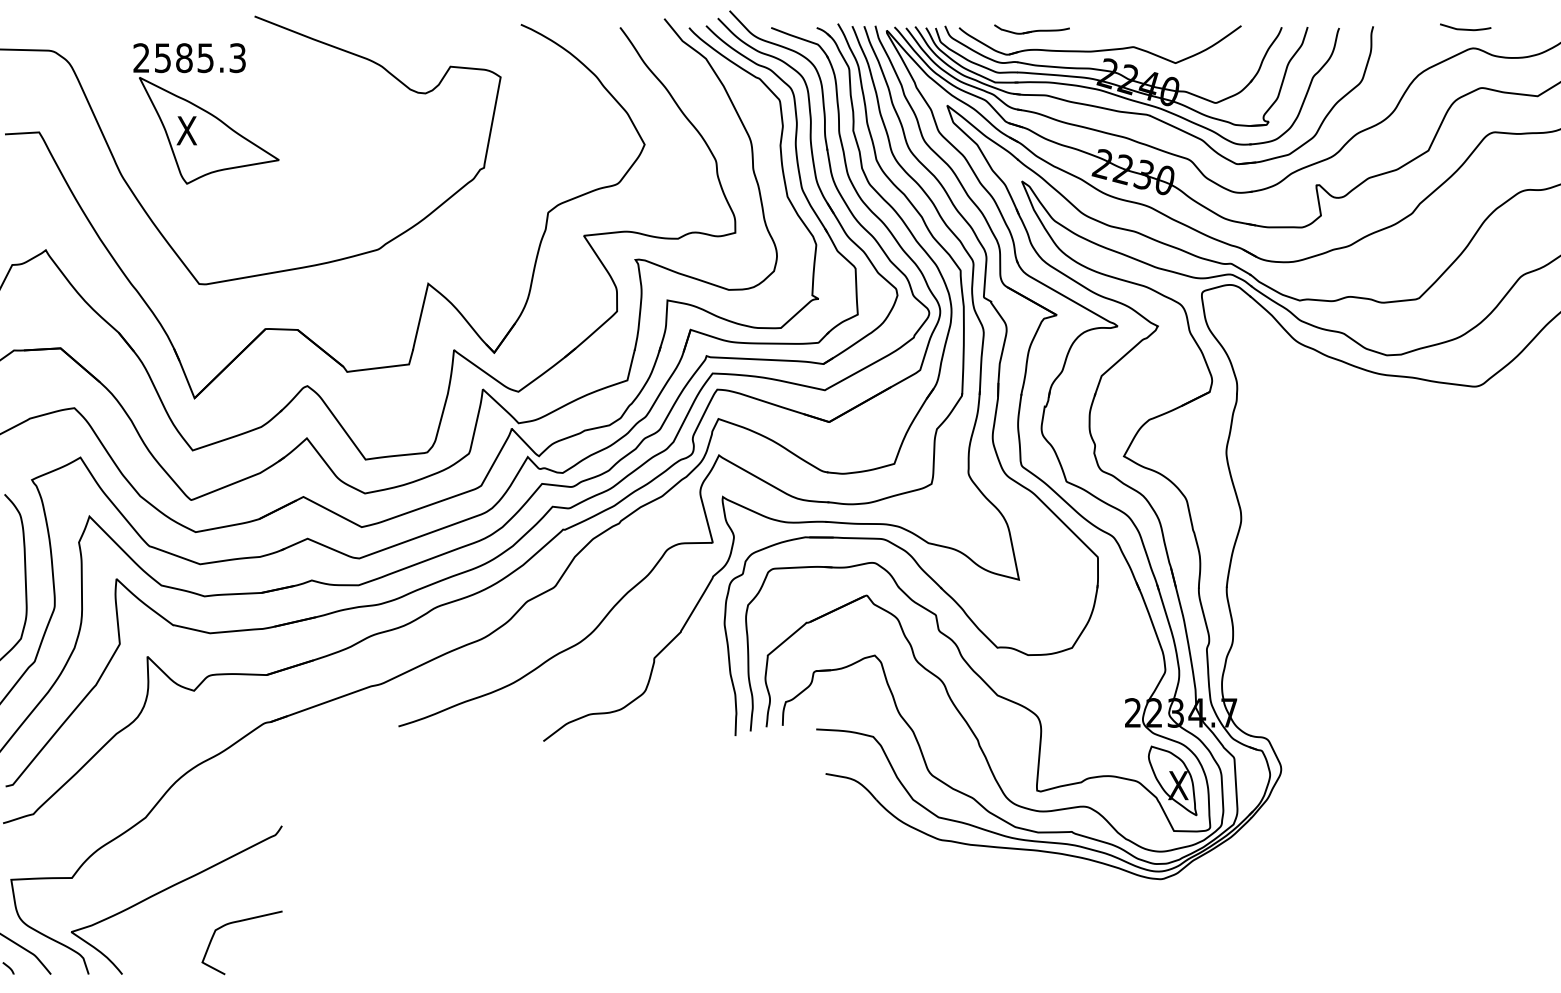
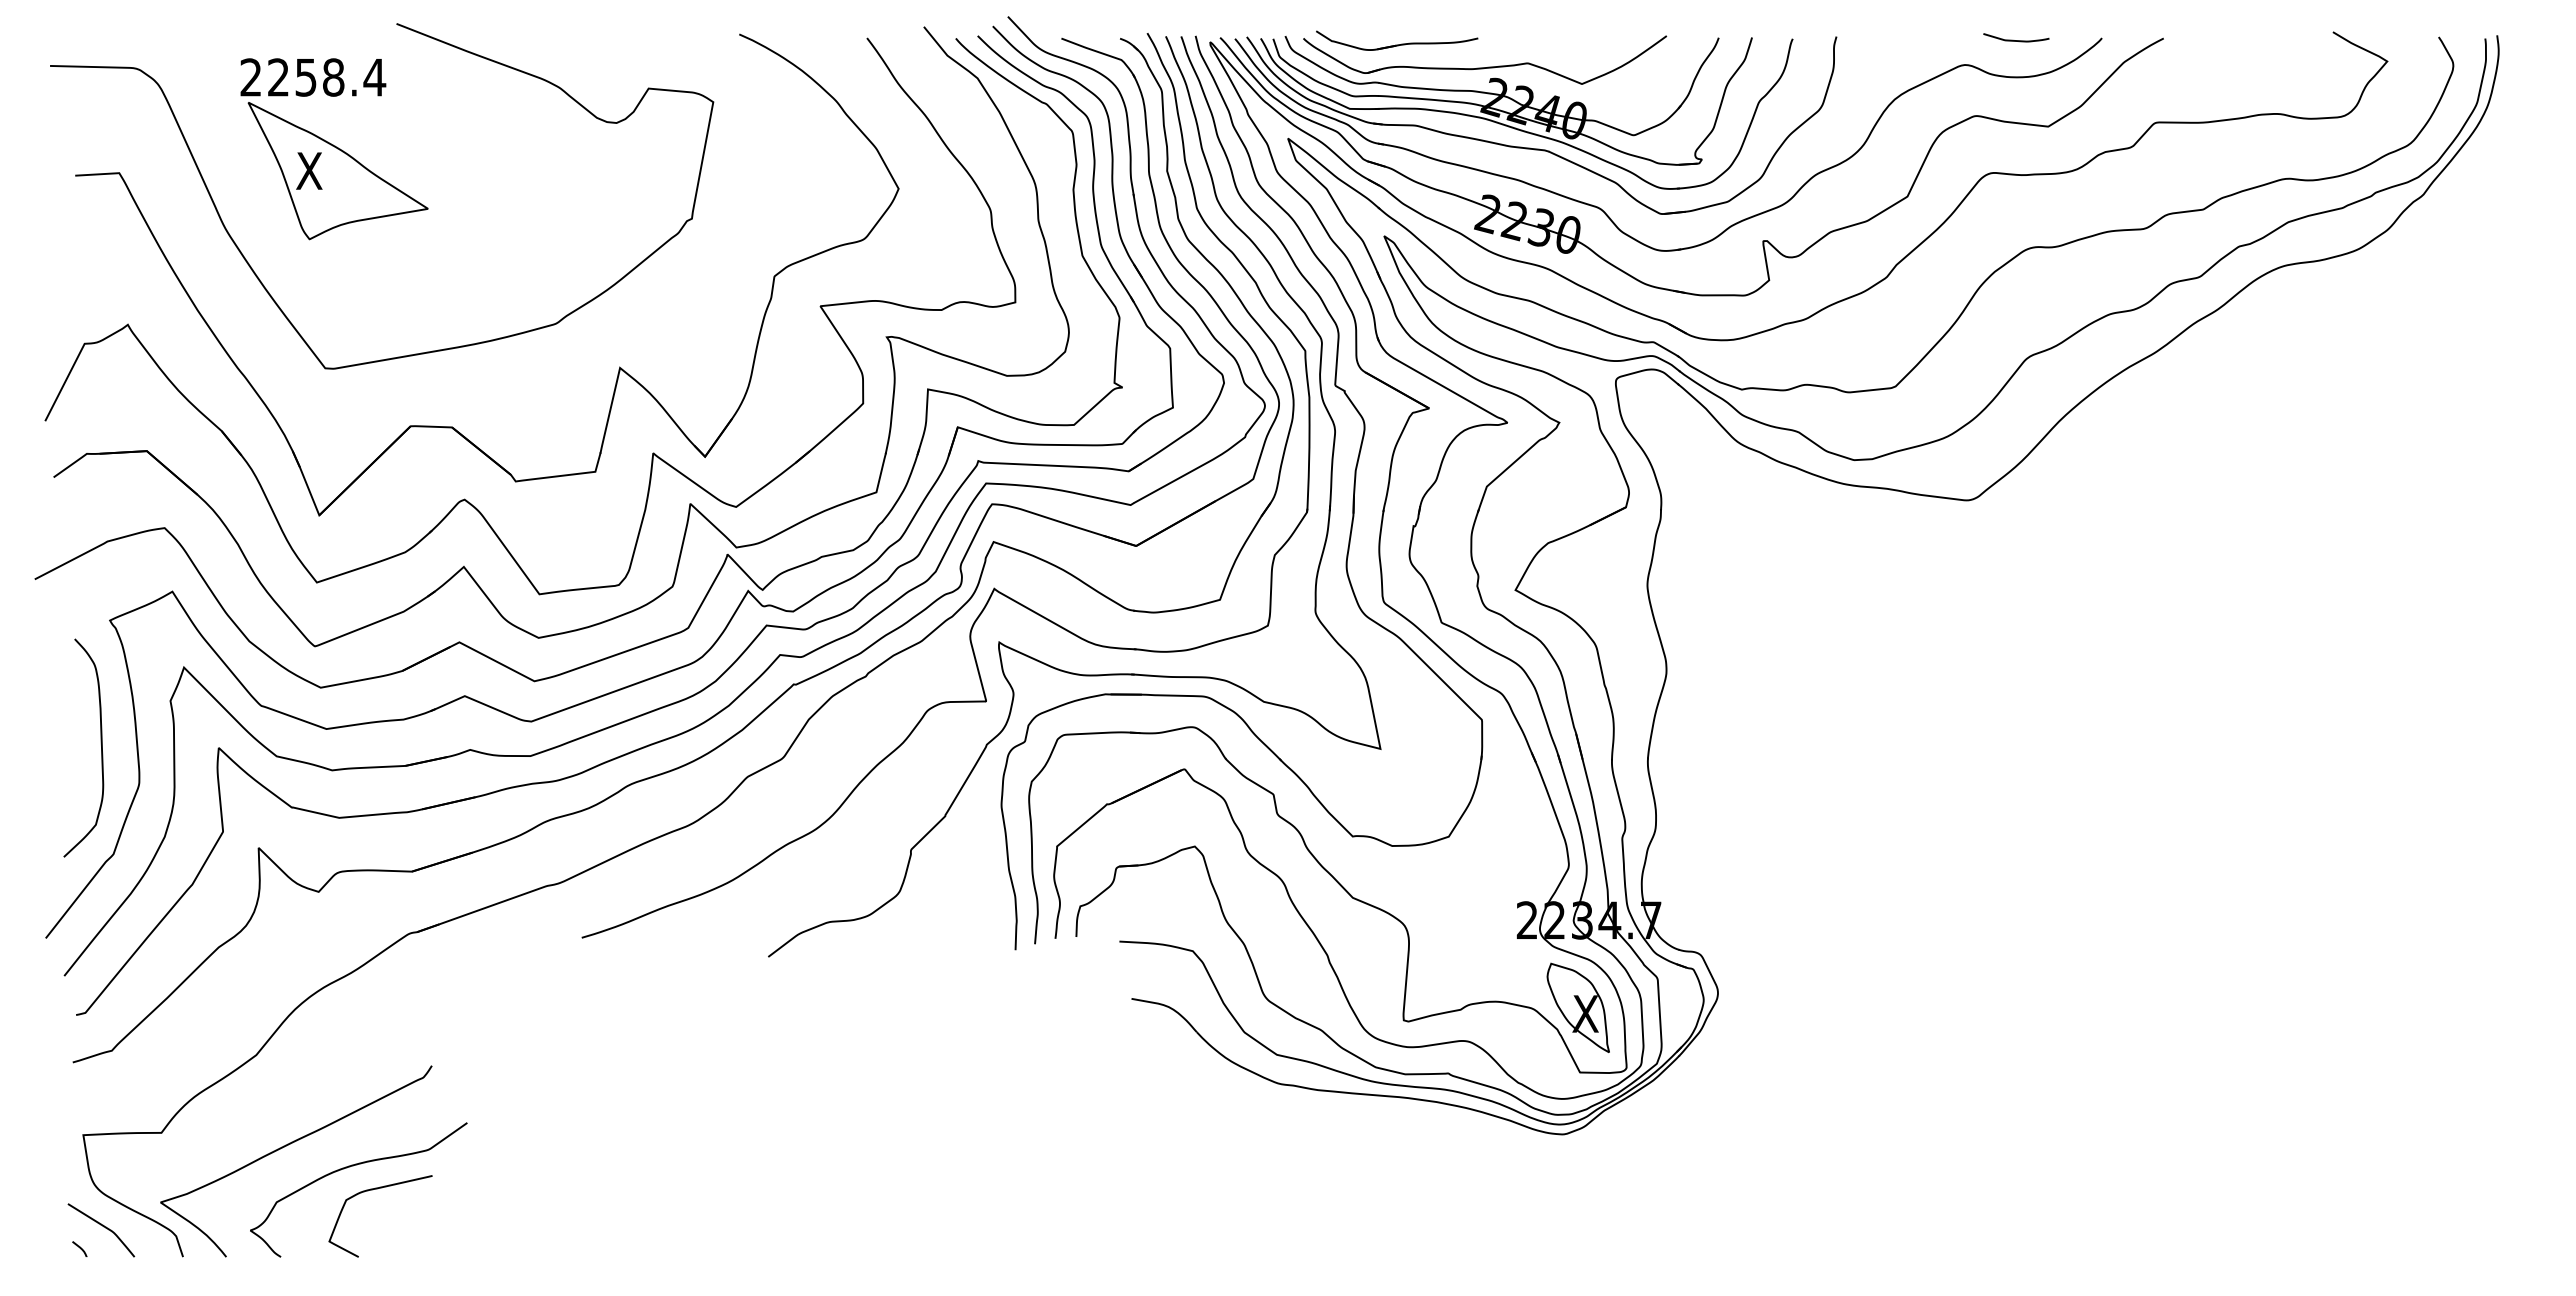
part: (1032, 29) -> (1397, 40), size x1.67
curve: (1465, 29) -> (2016, 40), moved
text: (200, 58) -> (327, 77), 2585.3 -> 2258.4
curve: (218, 904) -> (350, 1167), added

